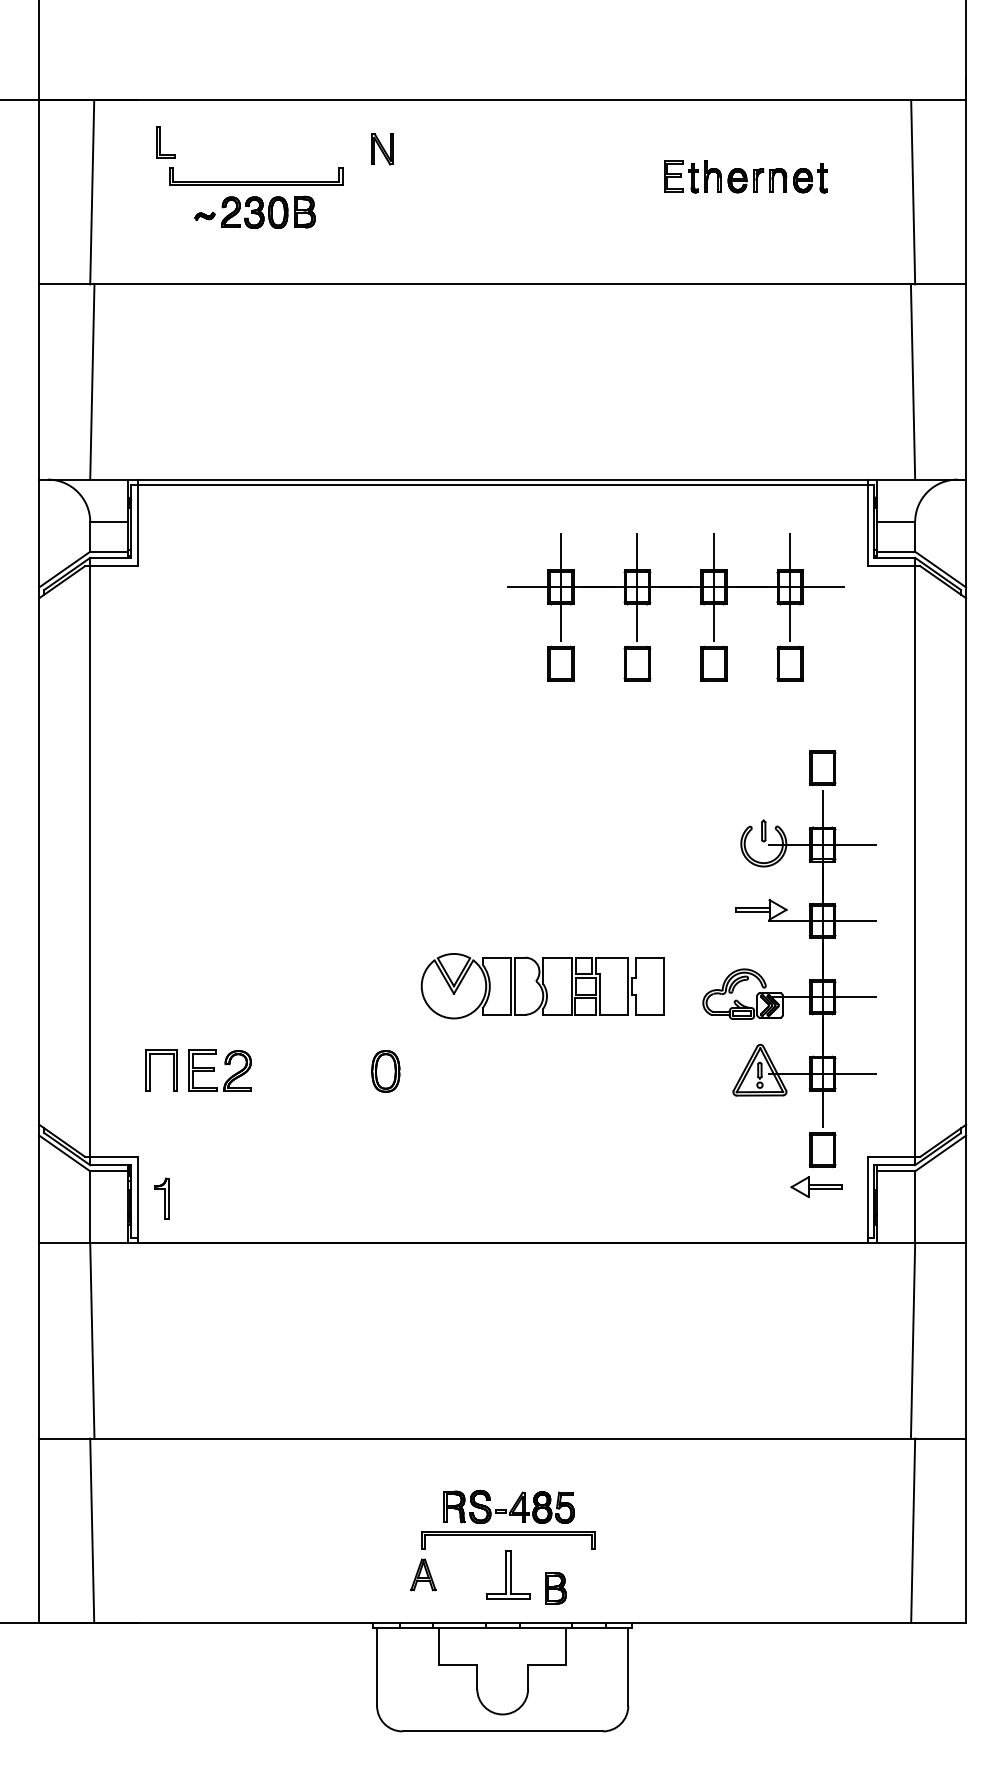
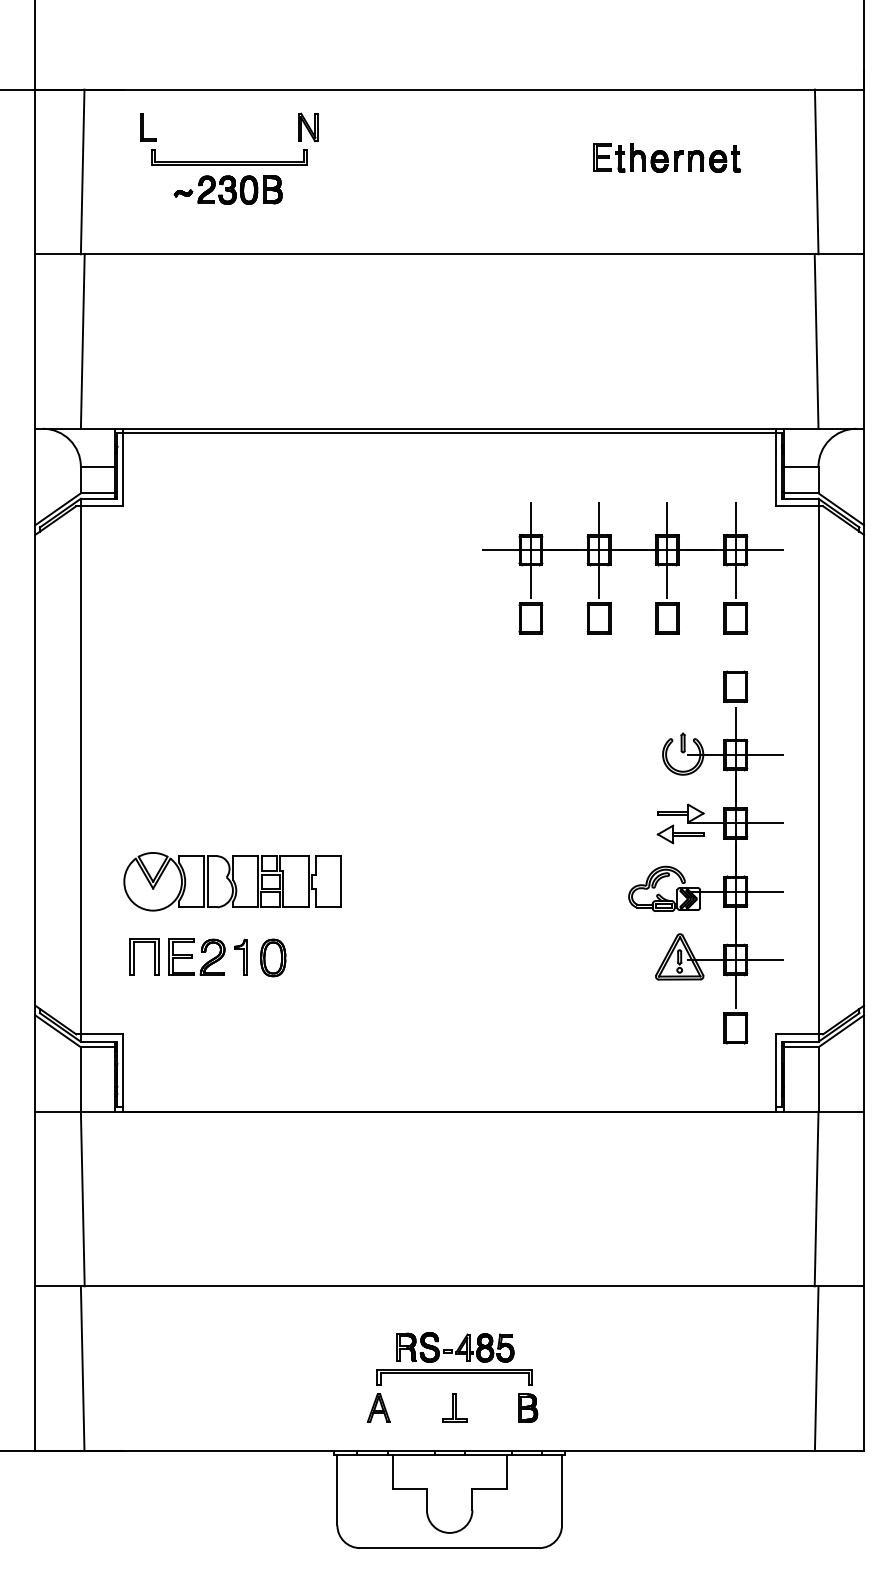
part: (382, 148) -> (308, 126), moved
part: (674, 587) -> (632, 550), moved
part: (542, 985) -> (232, 881), moved
part: (386, 1070) -> (273, 957), moved
part: (816, 1187) -> (680, 834), moved
part: (161, 1197) -> (240, 956), moved
part: (508, 1574) -> (454, 1407), size x0.62
part: (556, 1587) -> (528, 1407), moved

